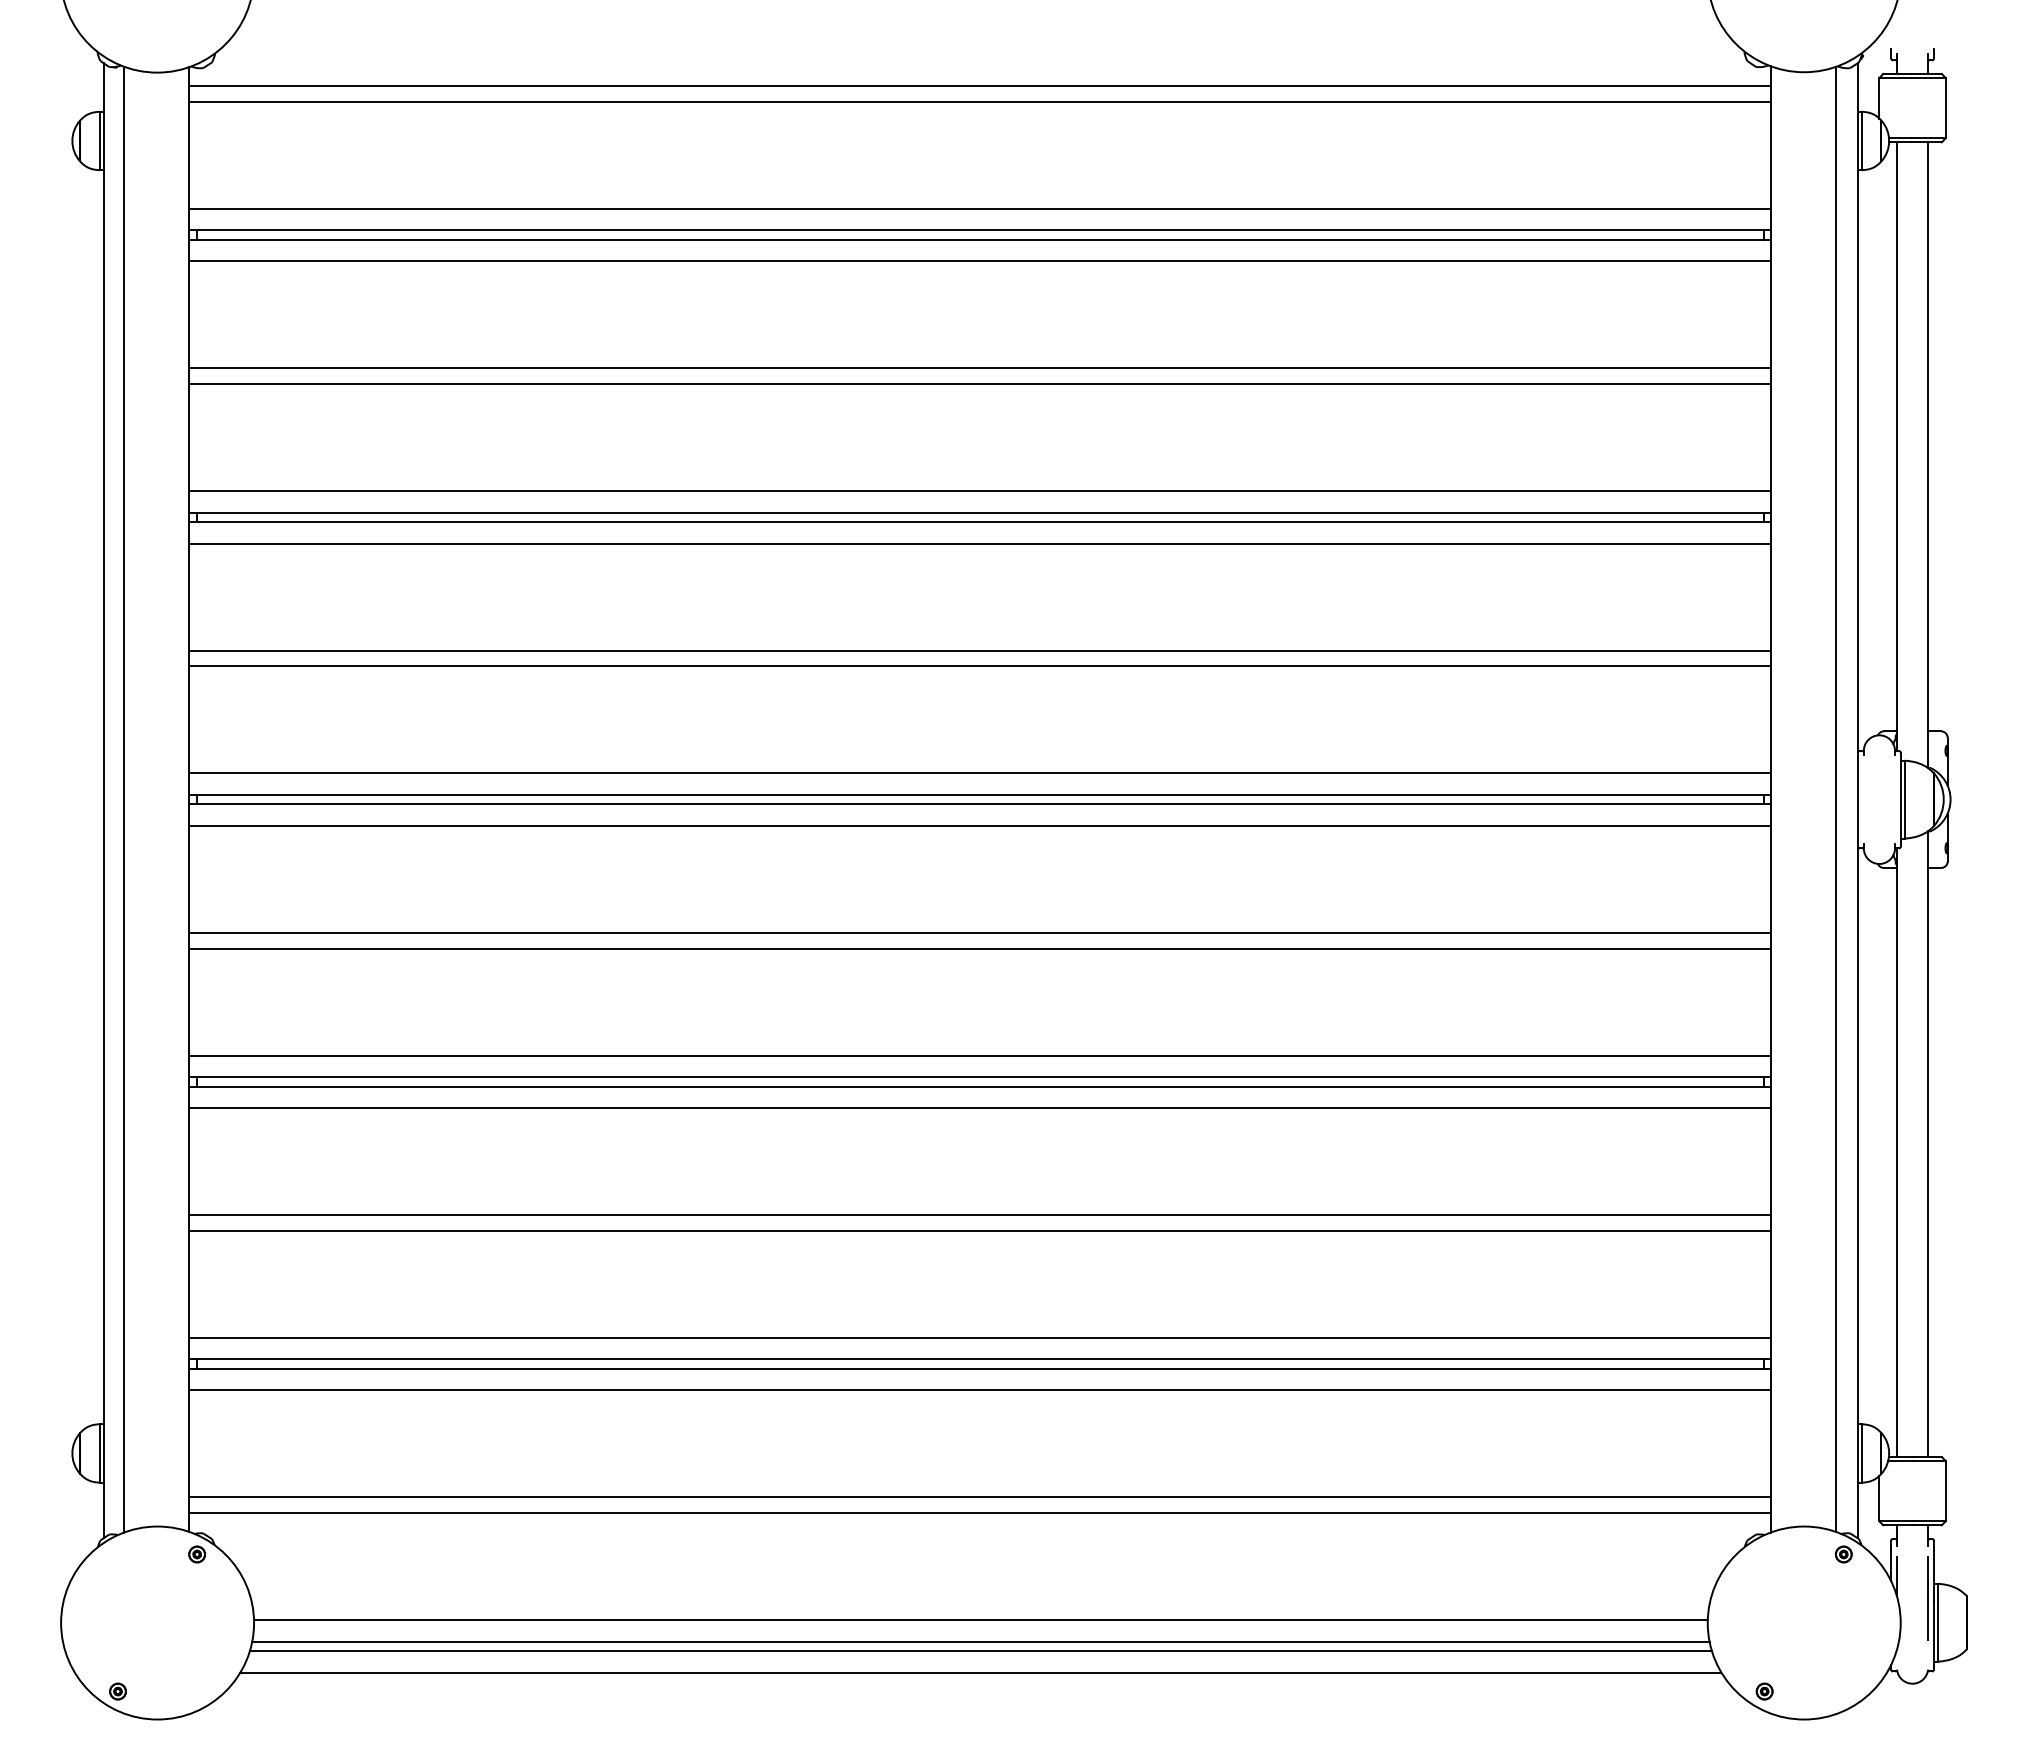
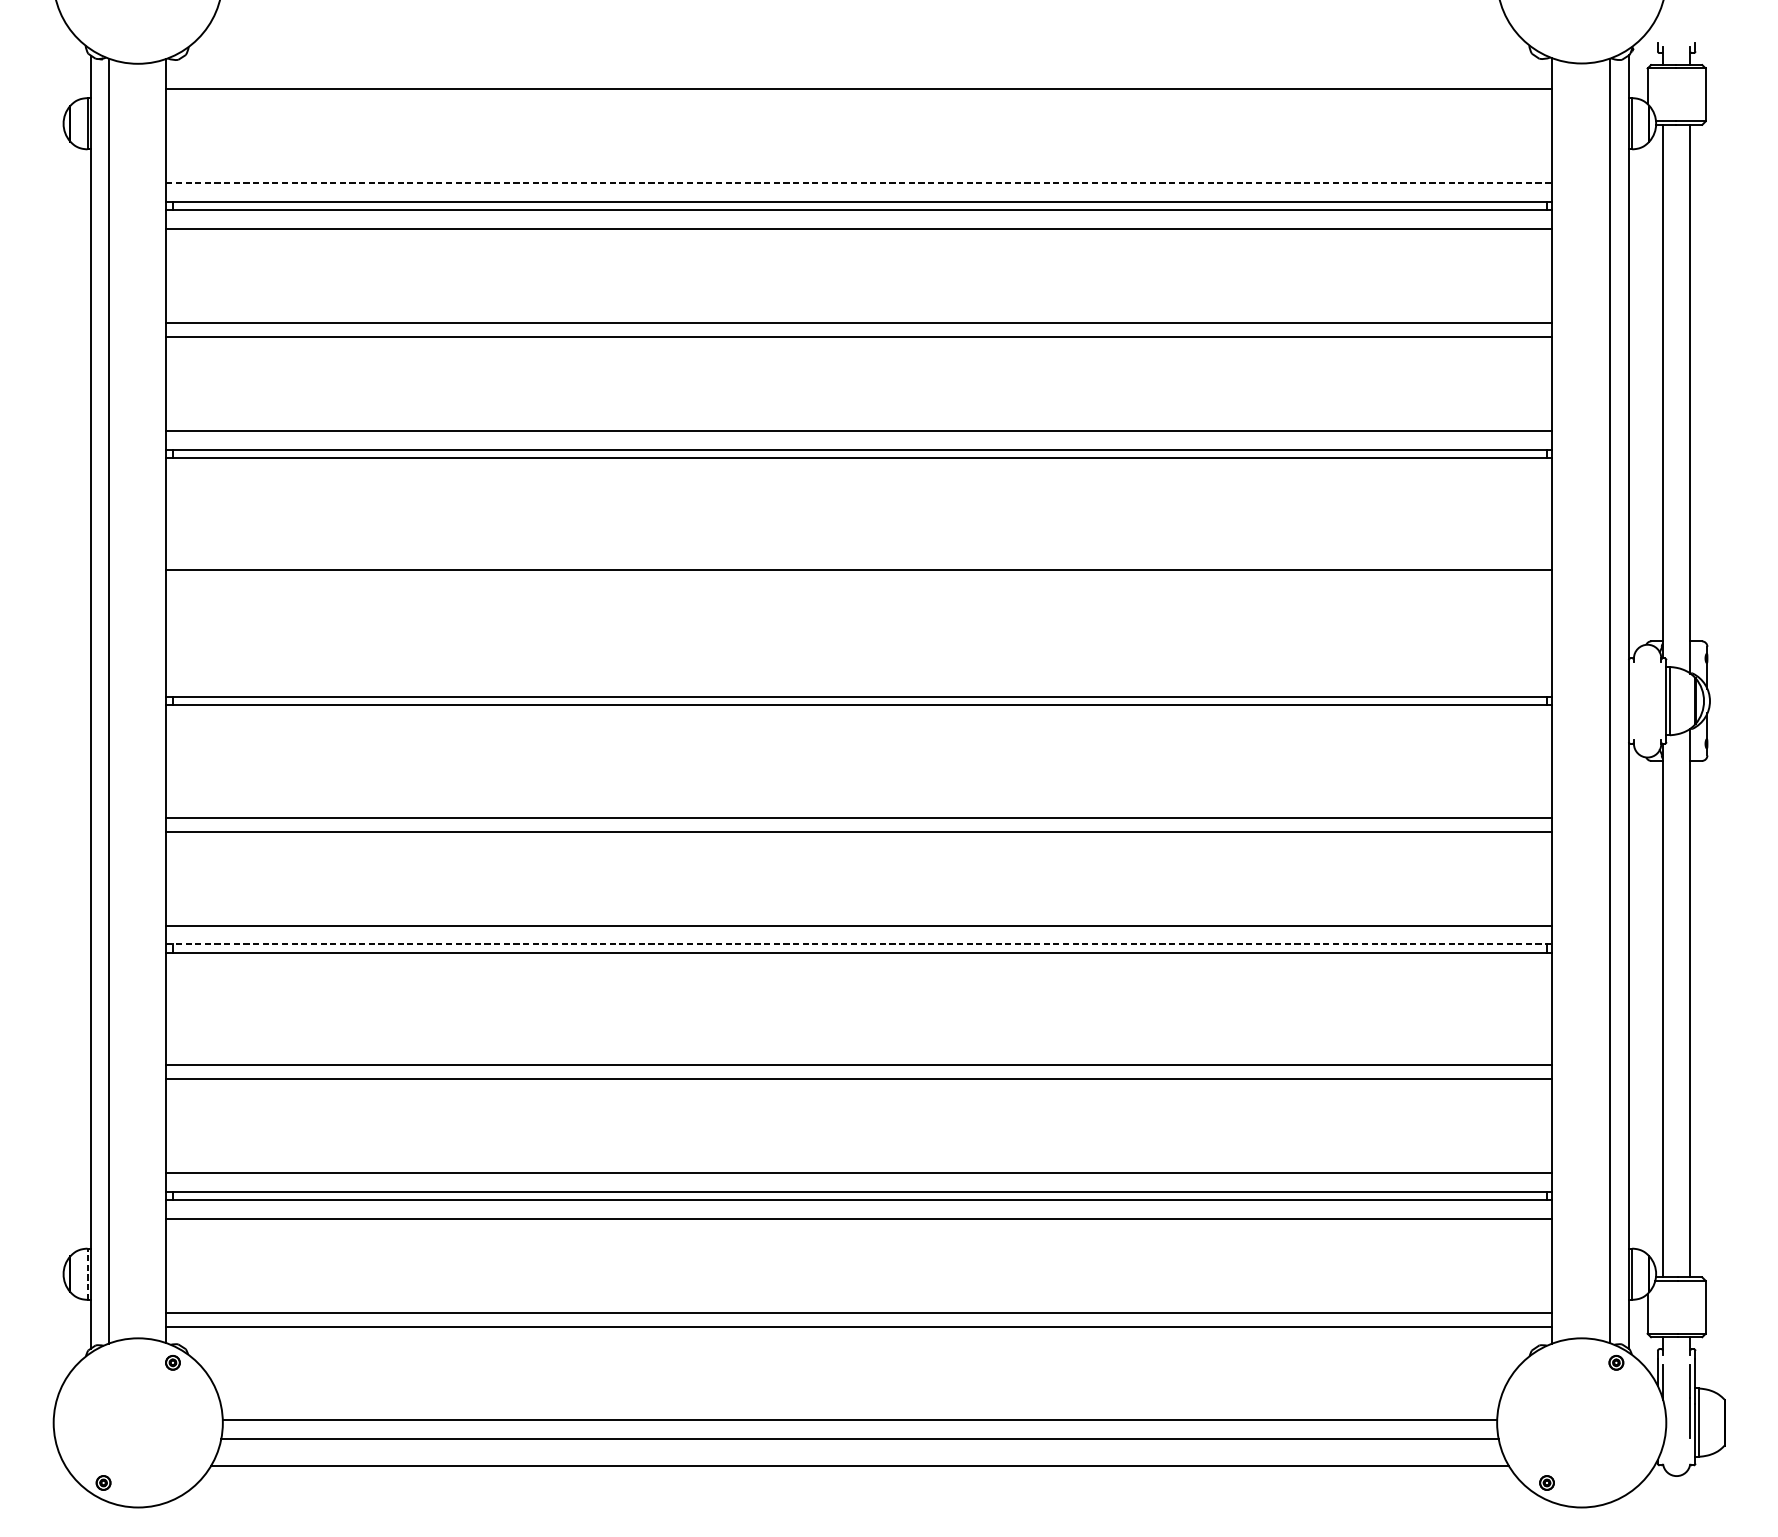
line: (979, 86) -> (858, 75), removed
line: (980, 208) -> (859, 182), solid -> dashed
line: (979, 543) -> (858, 476), removed
line: (979, 666) -> (858, 584), removed
line: (979, 773) -> (858, 678), removed
line: (979, 825) -> (858, 723), removed
line: (980, 1077) -> (859, 944), solid -> dashed
line: (979, 1108) -> (858, 971), removed
line: (99, 1452) -> (87, 1273), solid -> dashed
line: (980, 1651) -> (859, 1447), removed

